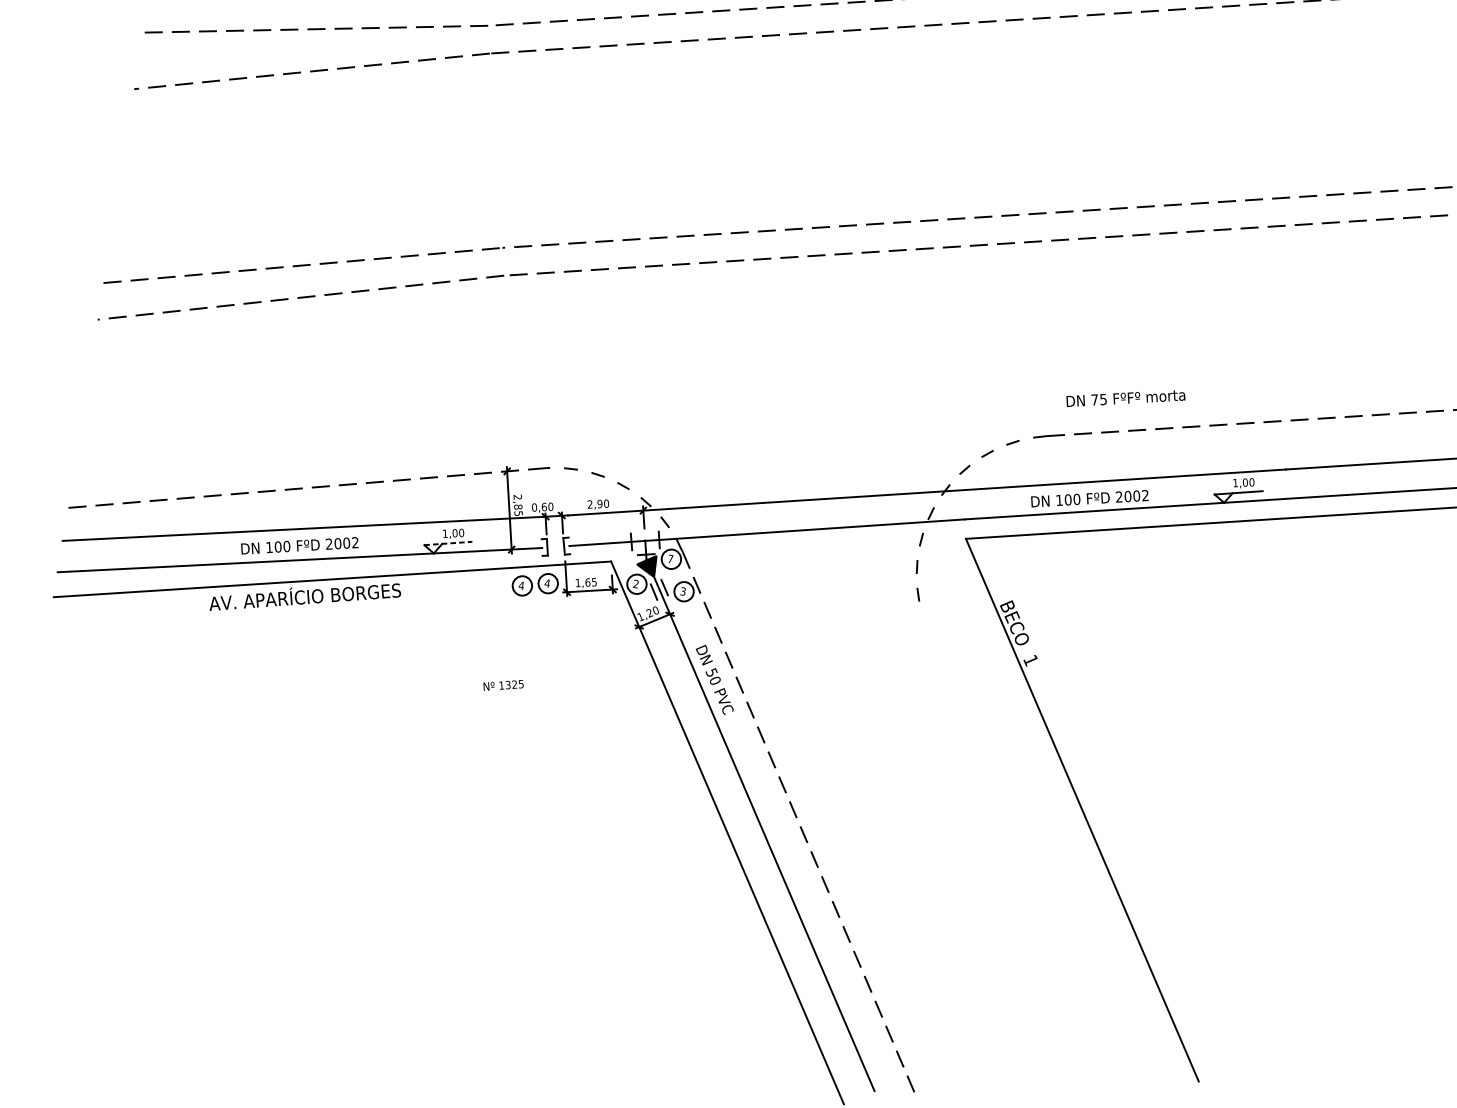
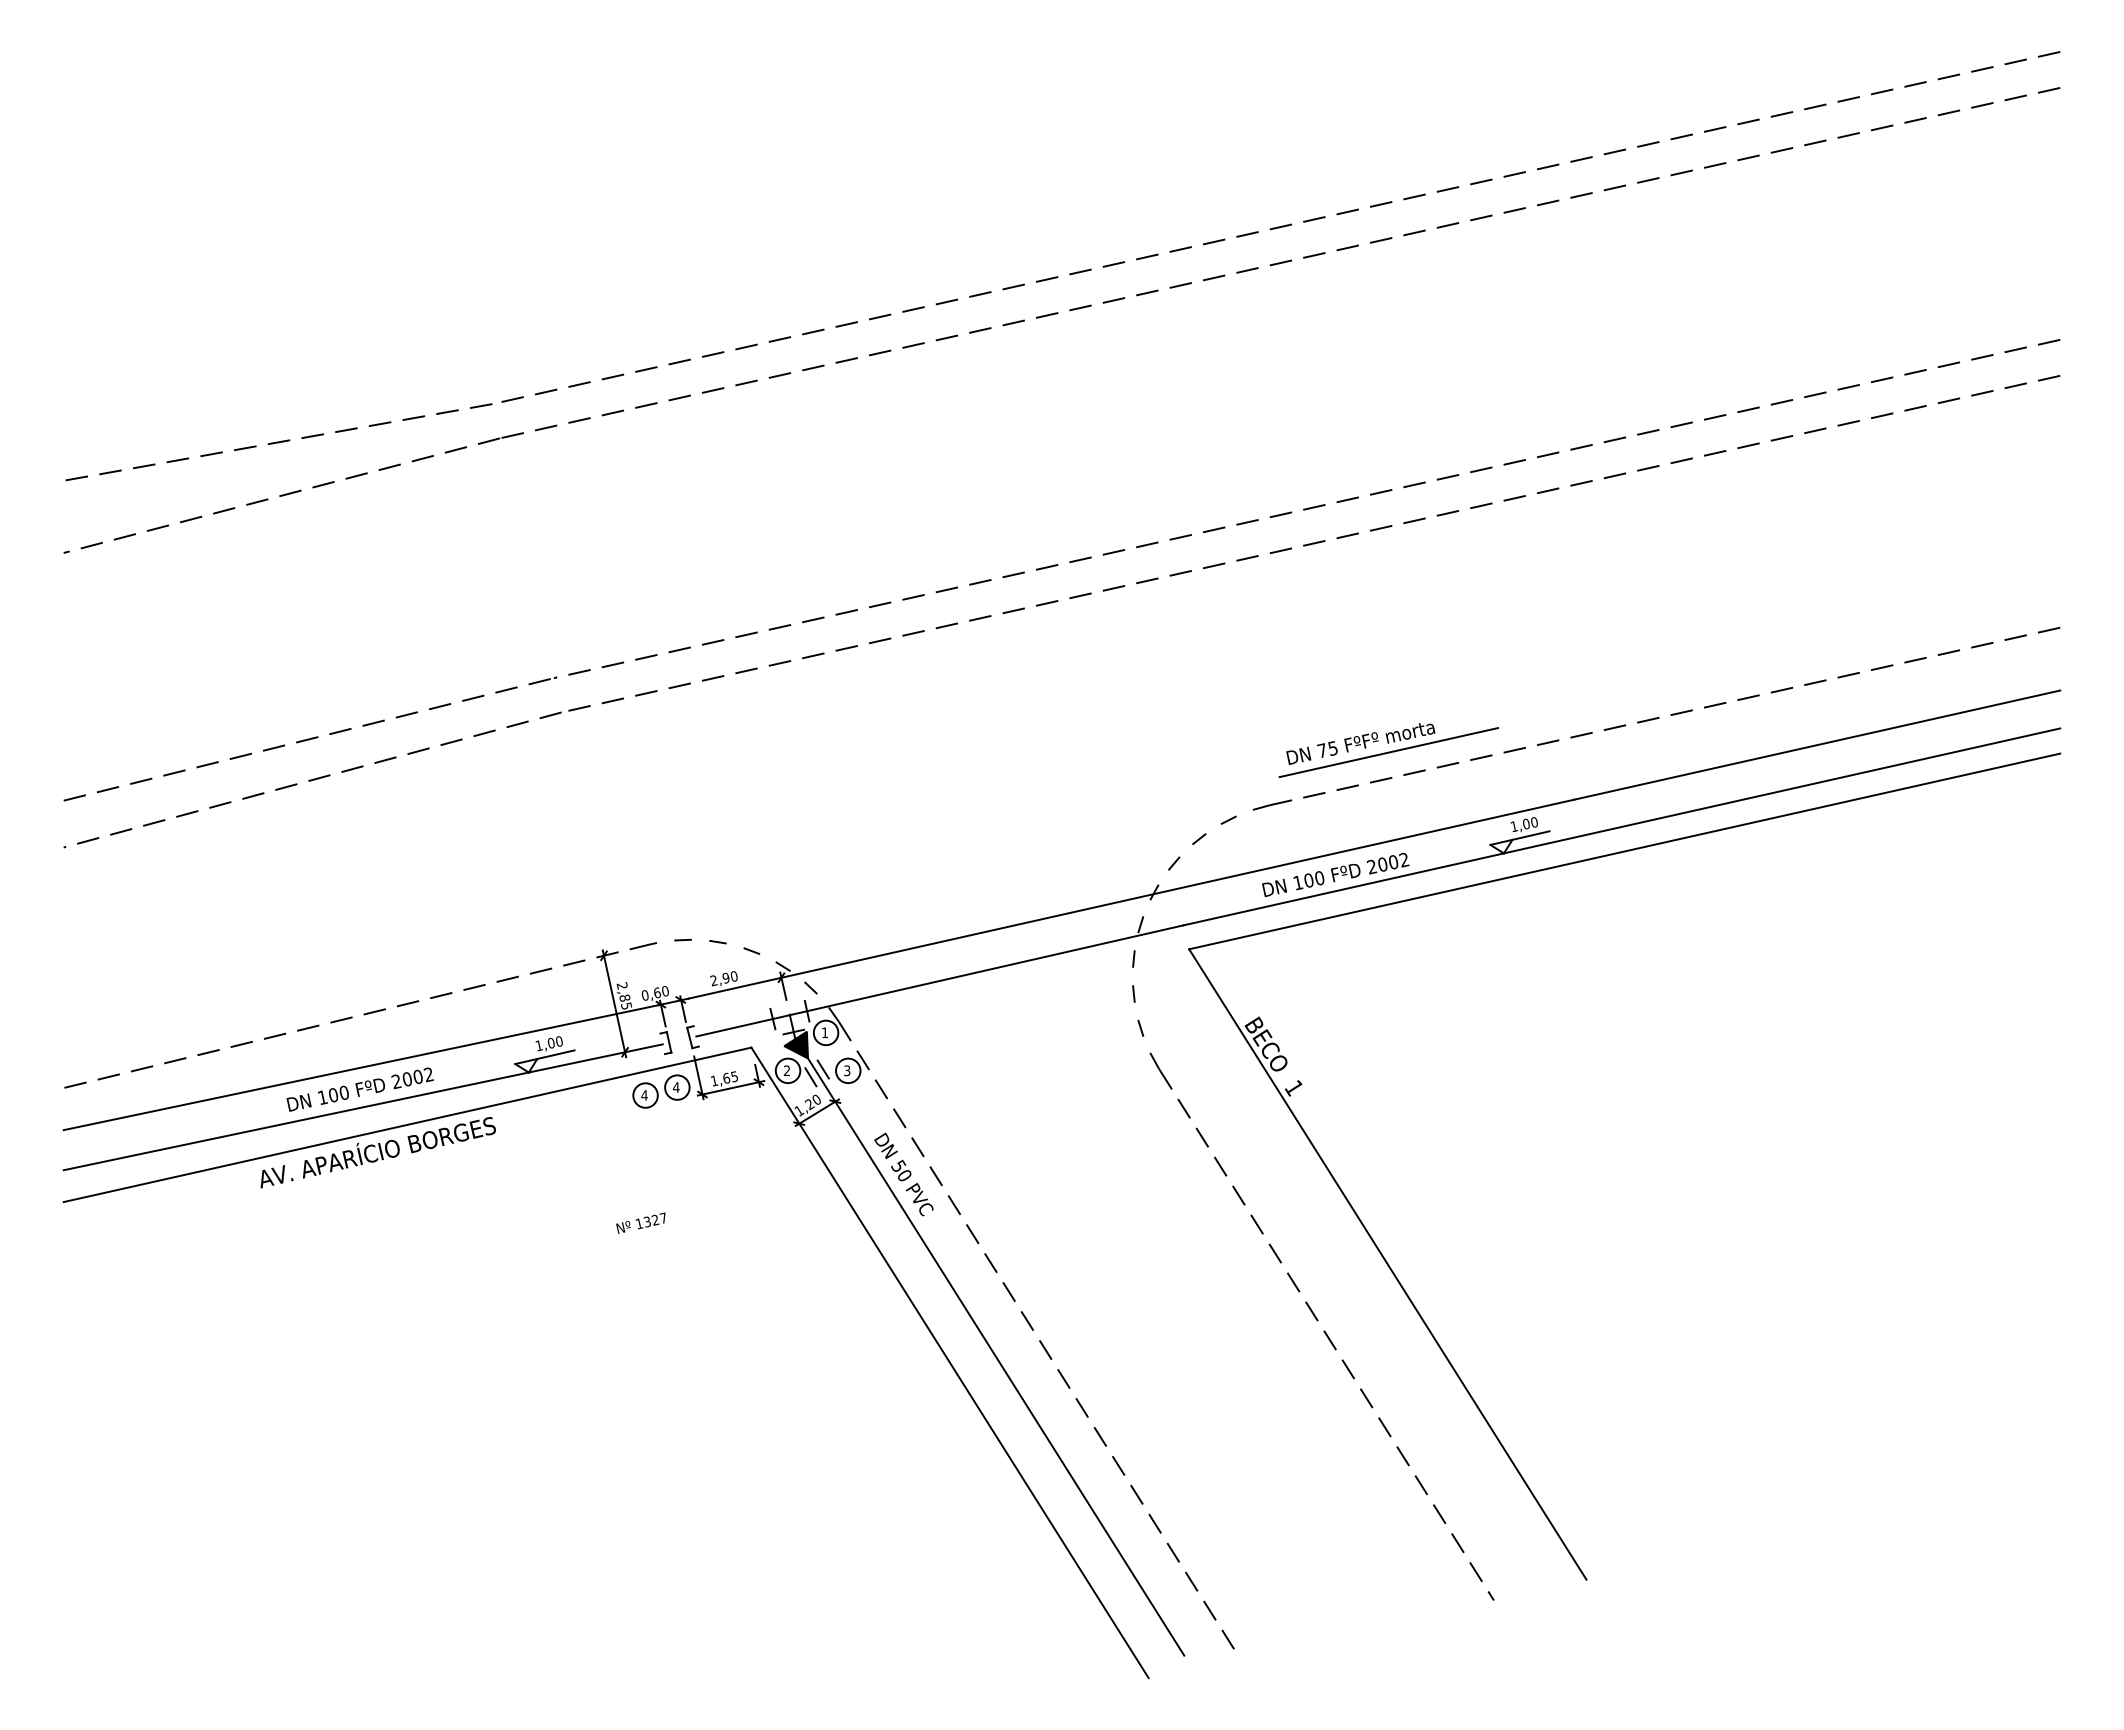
line: (1146, 409) -> (1388, 752), added
line: (448, 543) -> (545, 1057), dashed -> solid
text: (670, 558) -> (824, 1032), 7 -> 1
text: (520, 683) -> (662, 1217), 1325 -> 1327
part: (1022, 850) -> (1321, 1326), added

